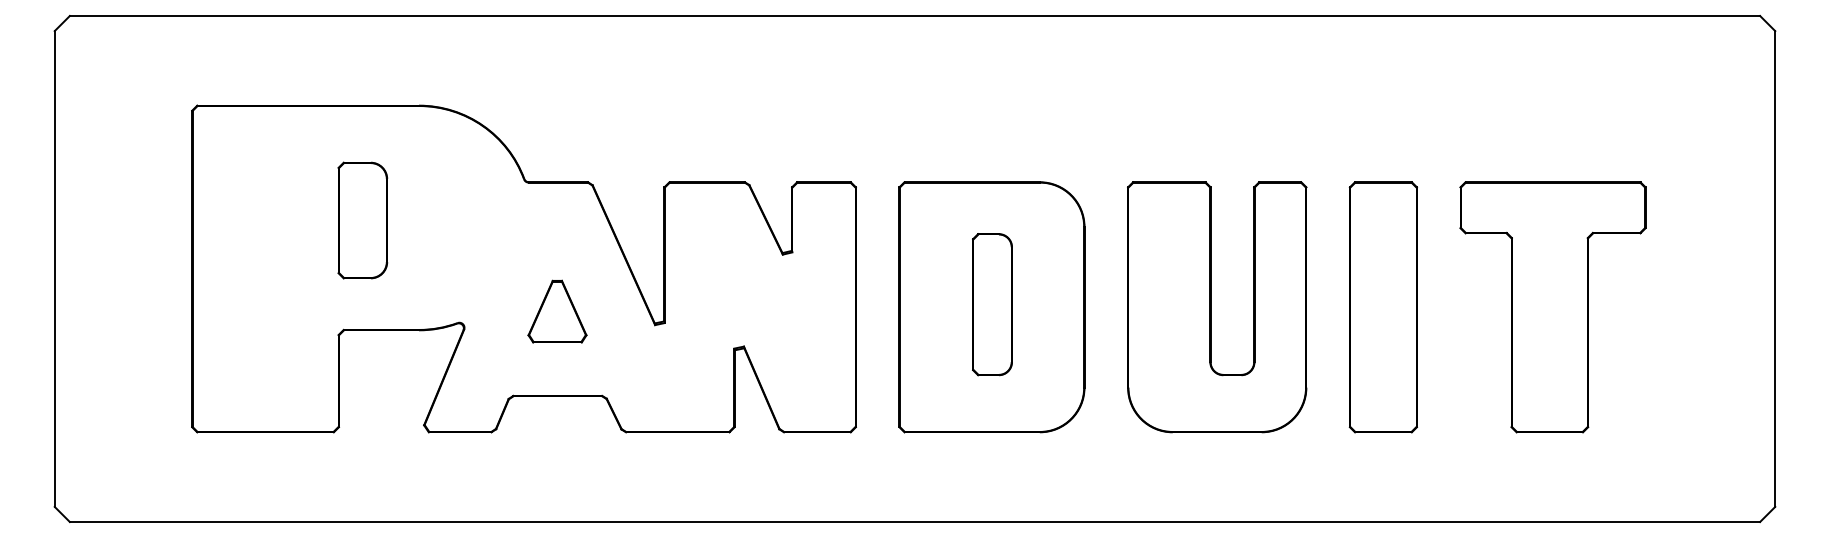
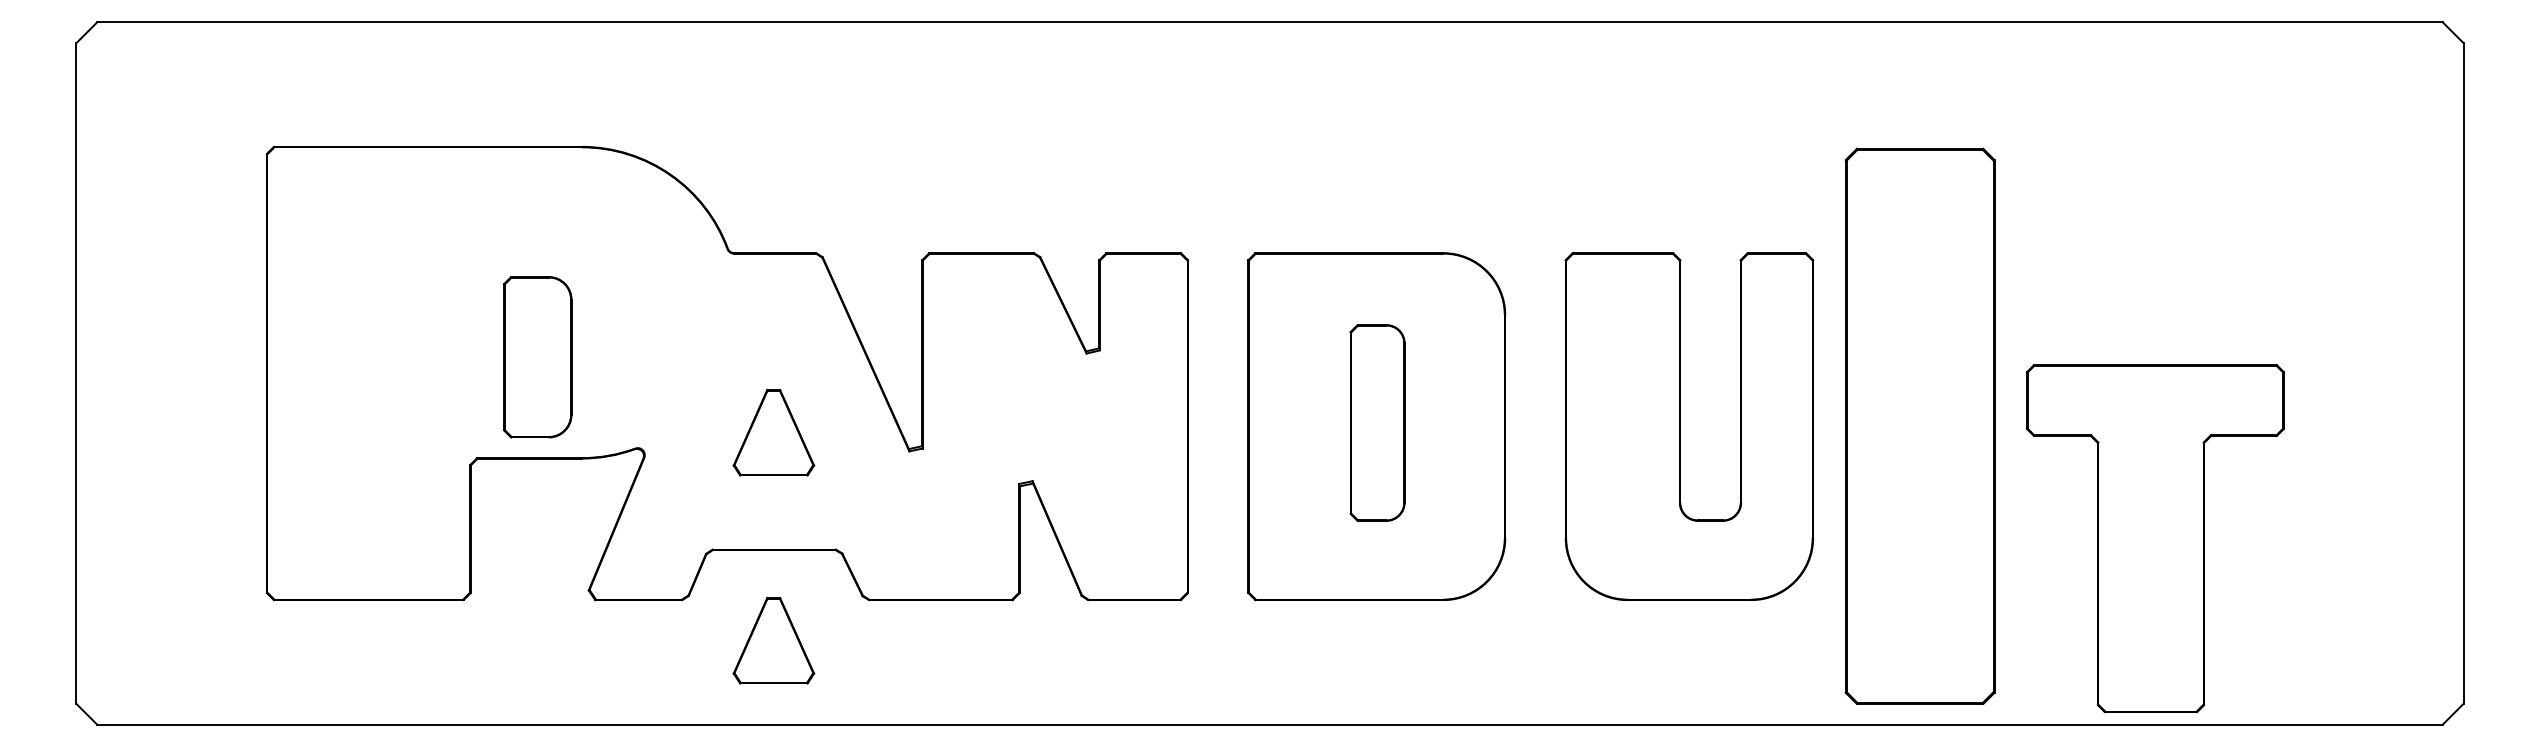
part: (362, 220) -> (537, 357), moved
part: (1383, 307) -> (1919, 426), size x1.6
part: (1553, 307) -> (2155, 538), moved
part: (557, 461) -> (773, 640), added

